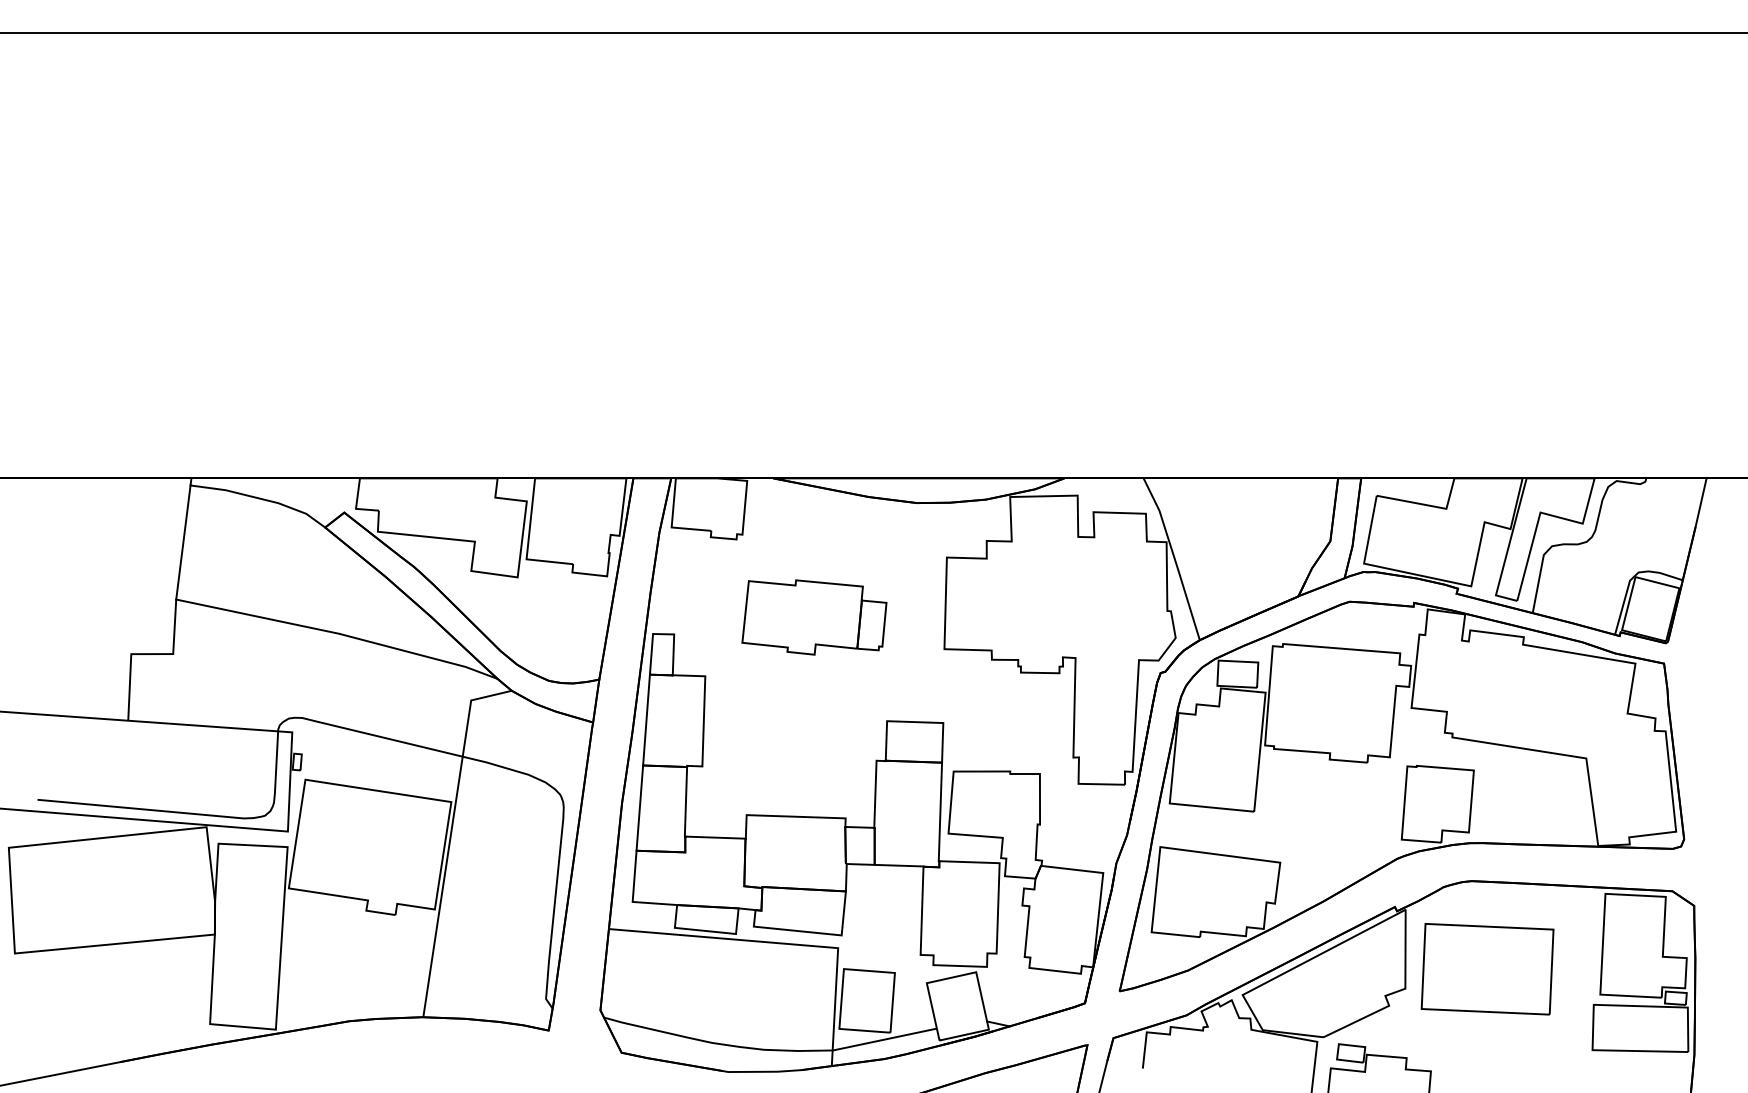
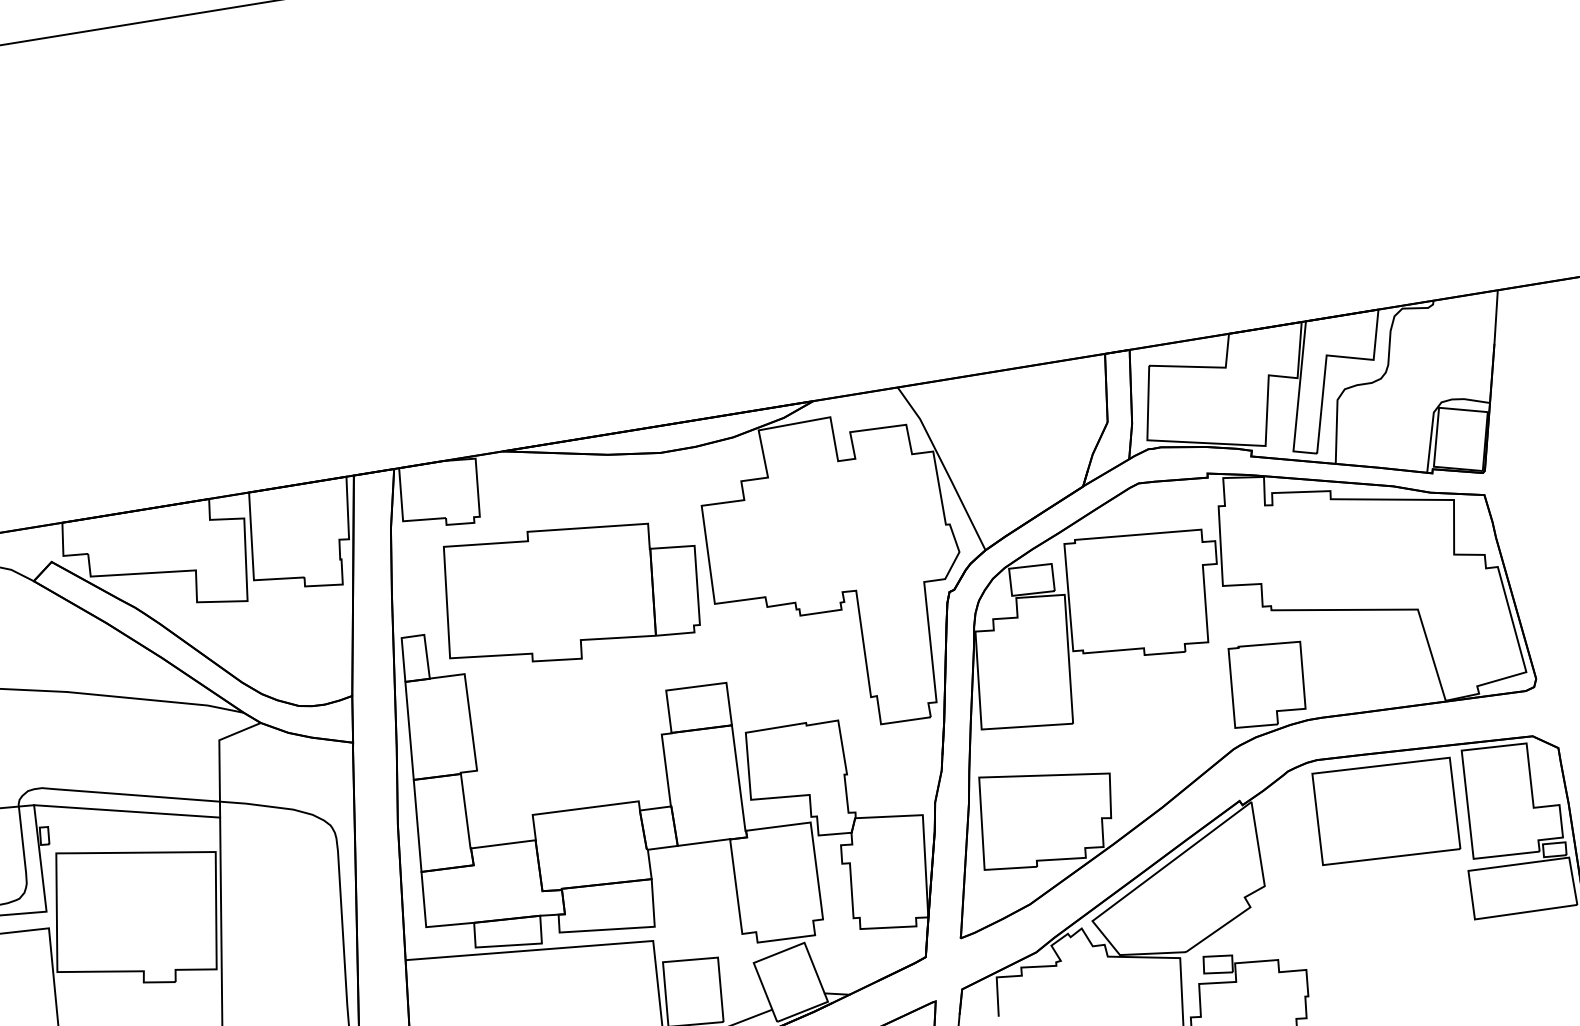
part: (814, 617) -> (570, 592), size x1.67
line: (376, 751) -> (127, 811), added
part: (1487, 969) -> (1386, 811), moved

